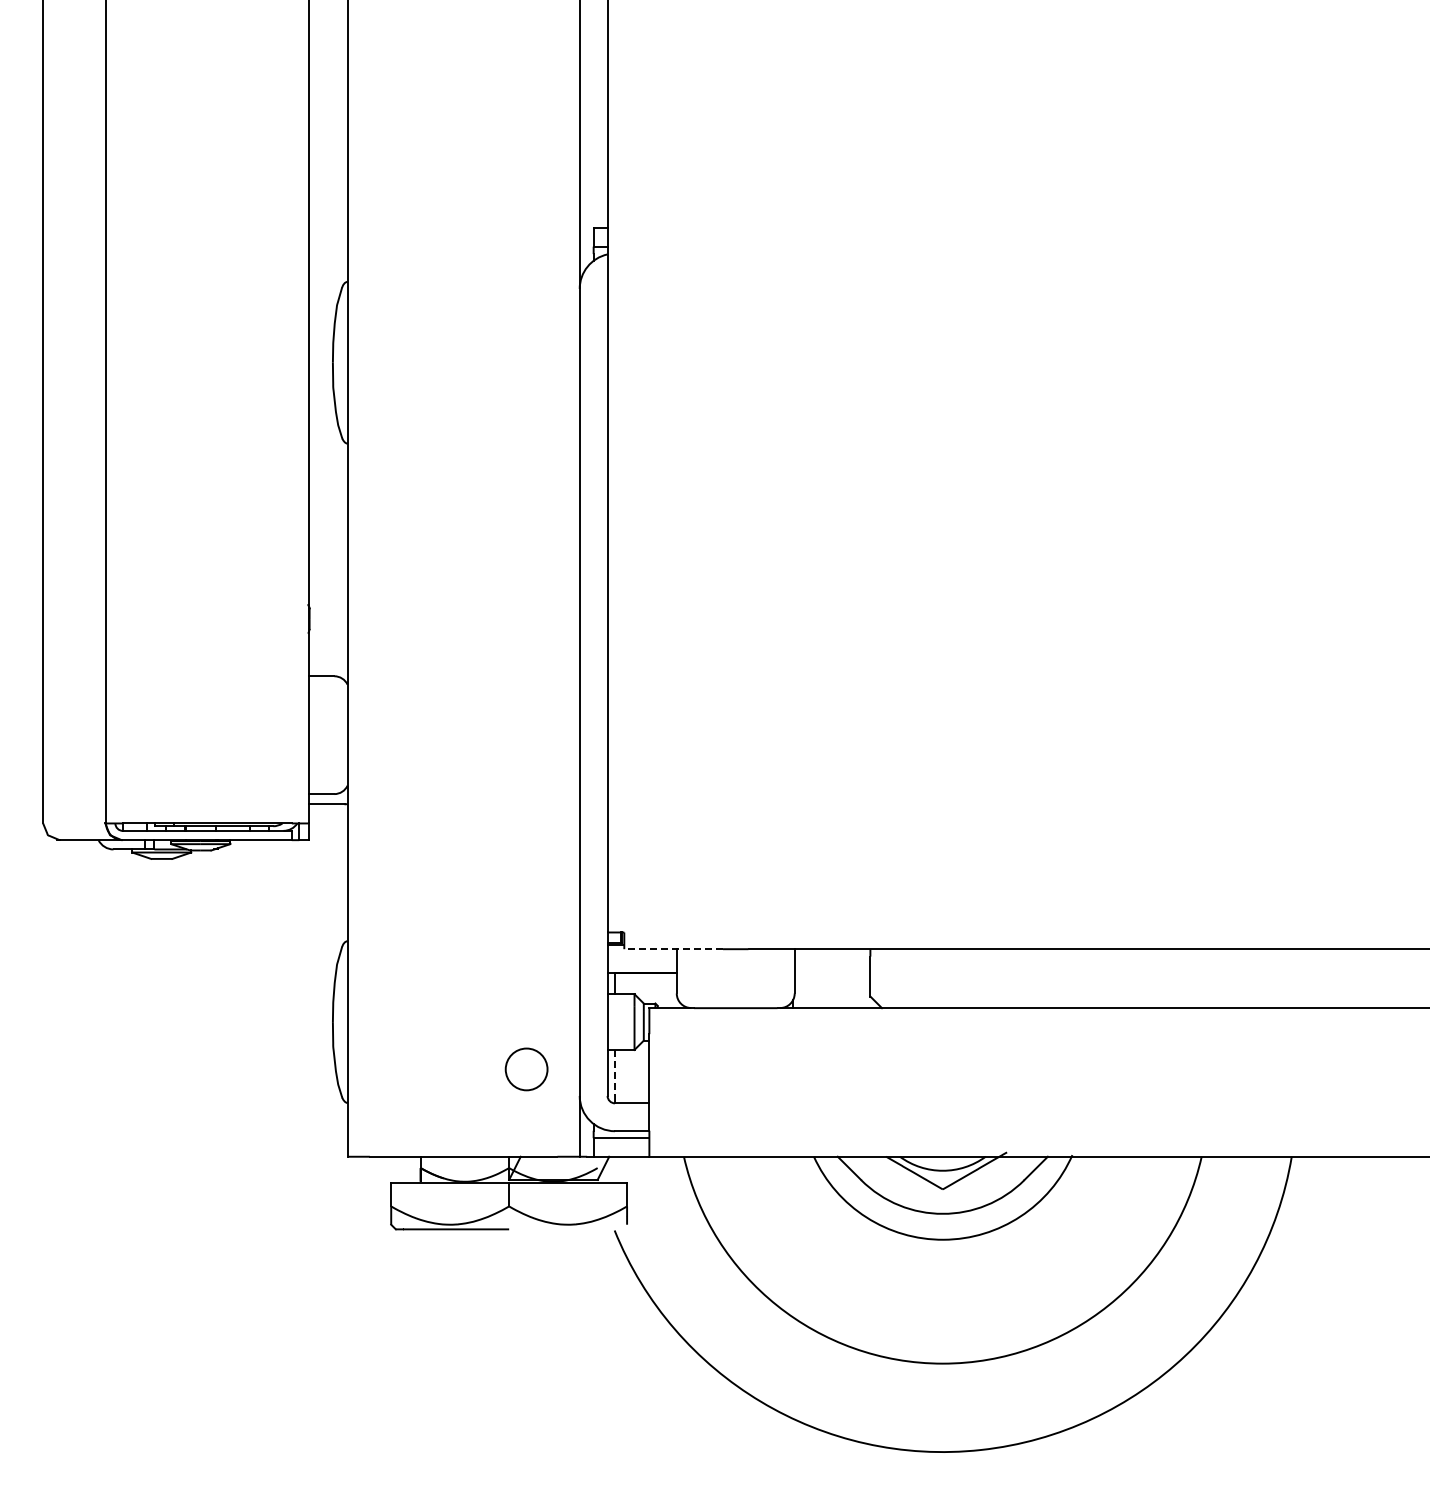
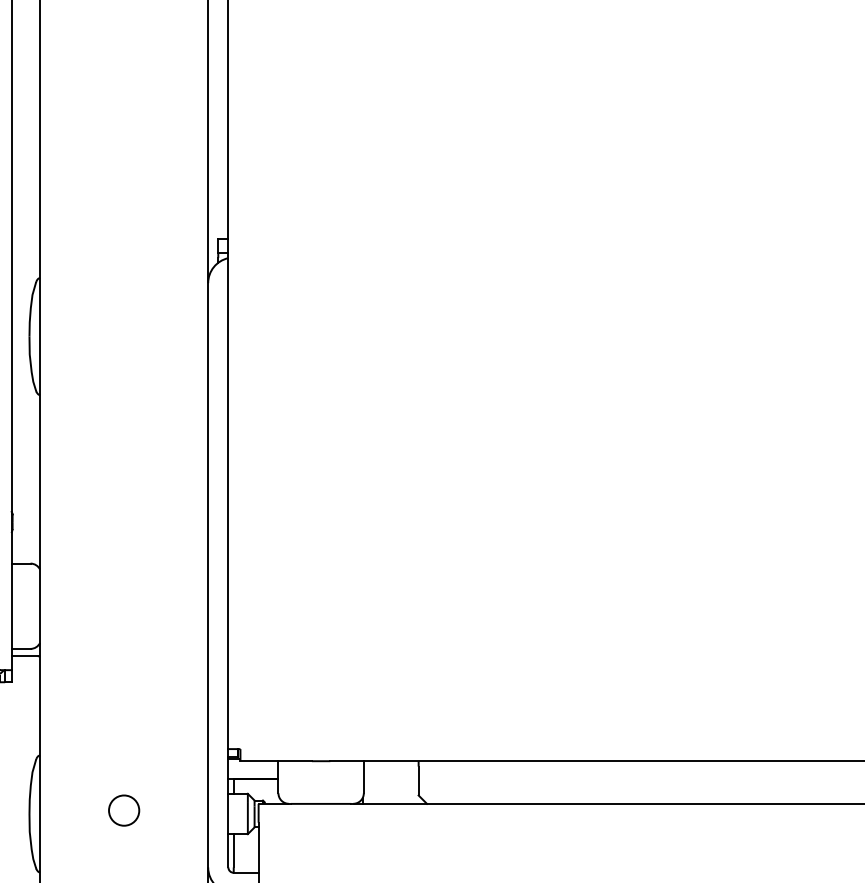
line: (673, 949) -> (276, 761), dashed -> solid
circle: (526, 1069) -> (124, 810), moved
line: (615, 1072) -> (234, 850), dashed -> solid

